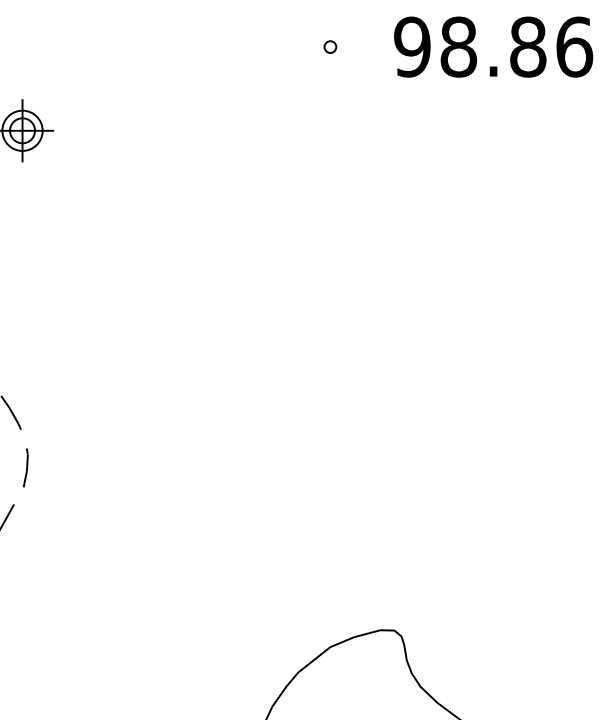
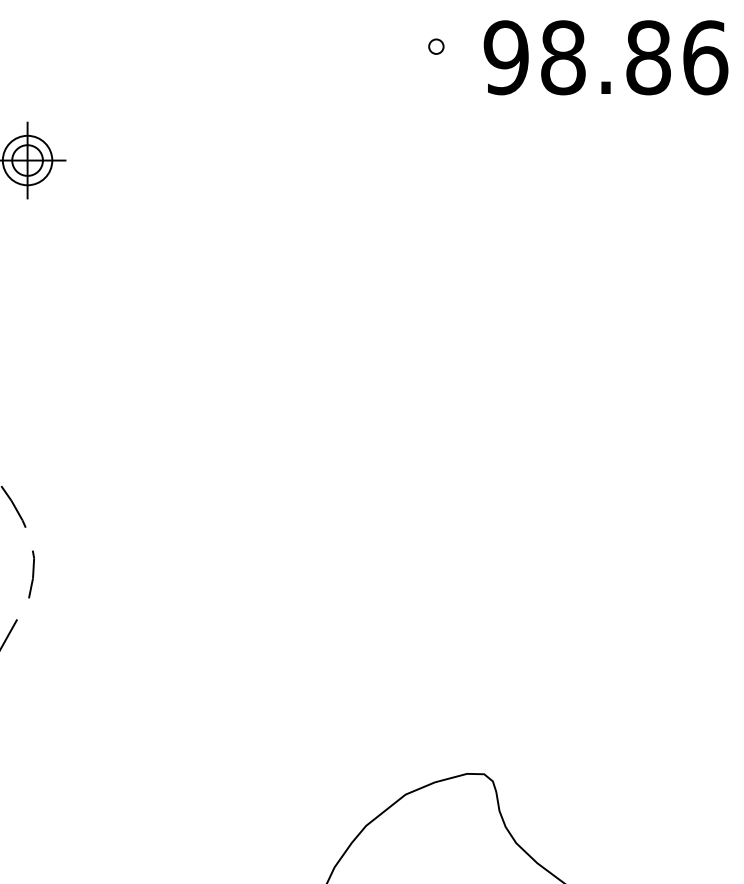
part: (330, 46) -> (436, 45), moved

